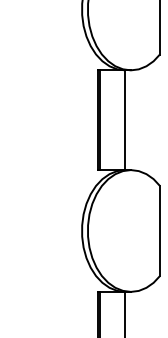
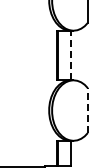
line: (124, 120) -> (70, 55), solid -> dashed
line: (159, 230) -> (87, 110), solid -> dashed

